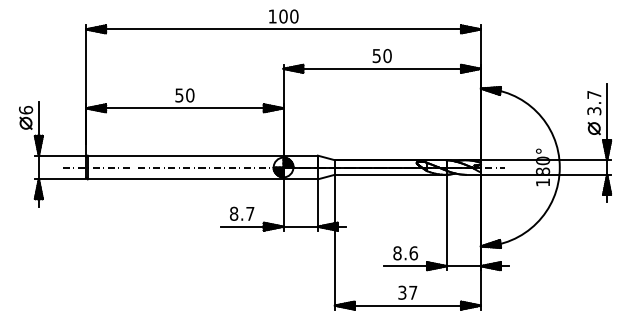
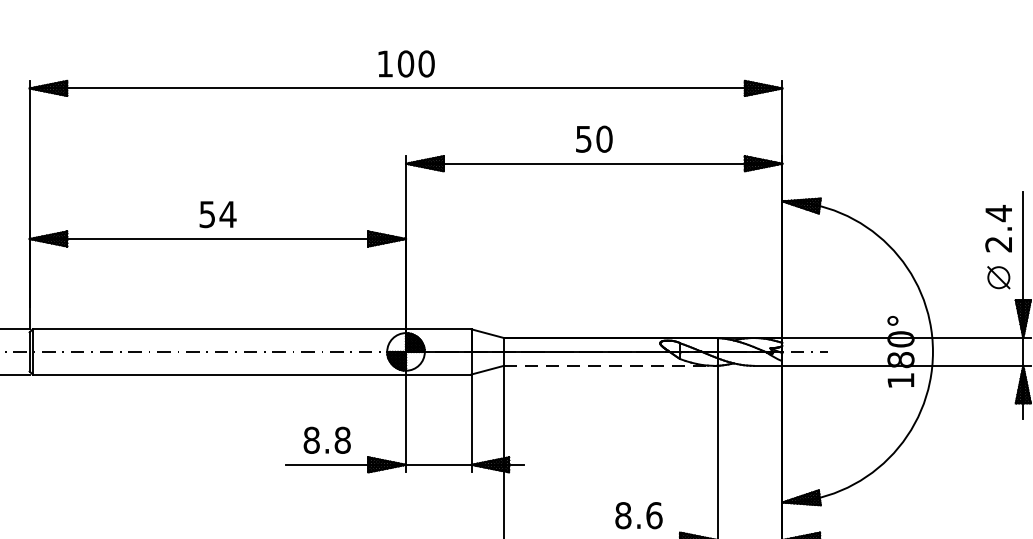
text: (189, 95) -> (226, 214), 50 -> 54
text: (594, 102) -> (999, 227), 3.7 -> 2.4
line: (390, 174) -> (610, 365), solid -> dashed
text: (250, 213) -> (342, 439), 8.7 -> 8.8

